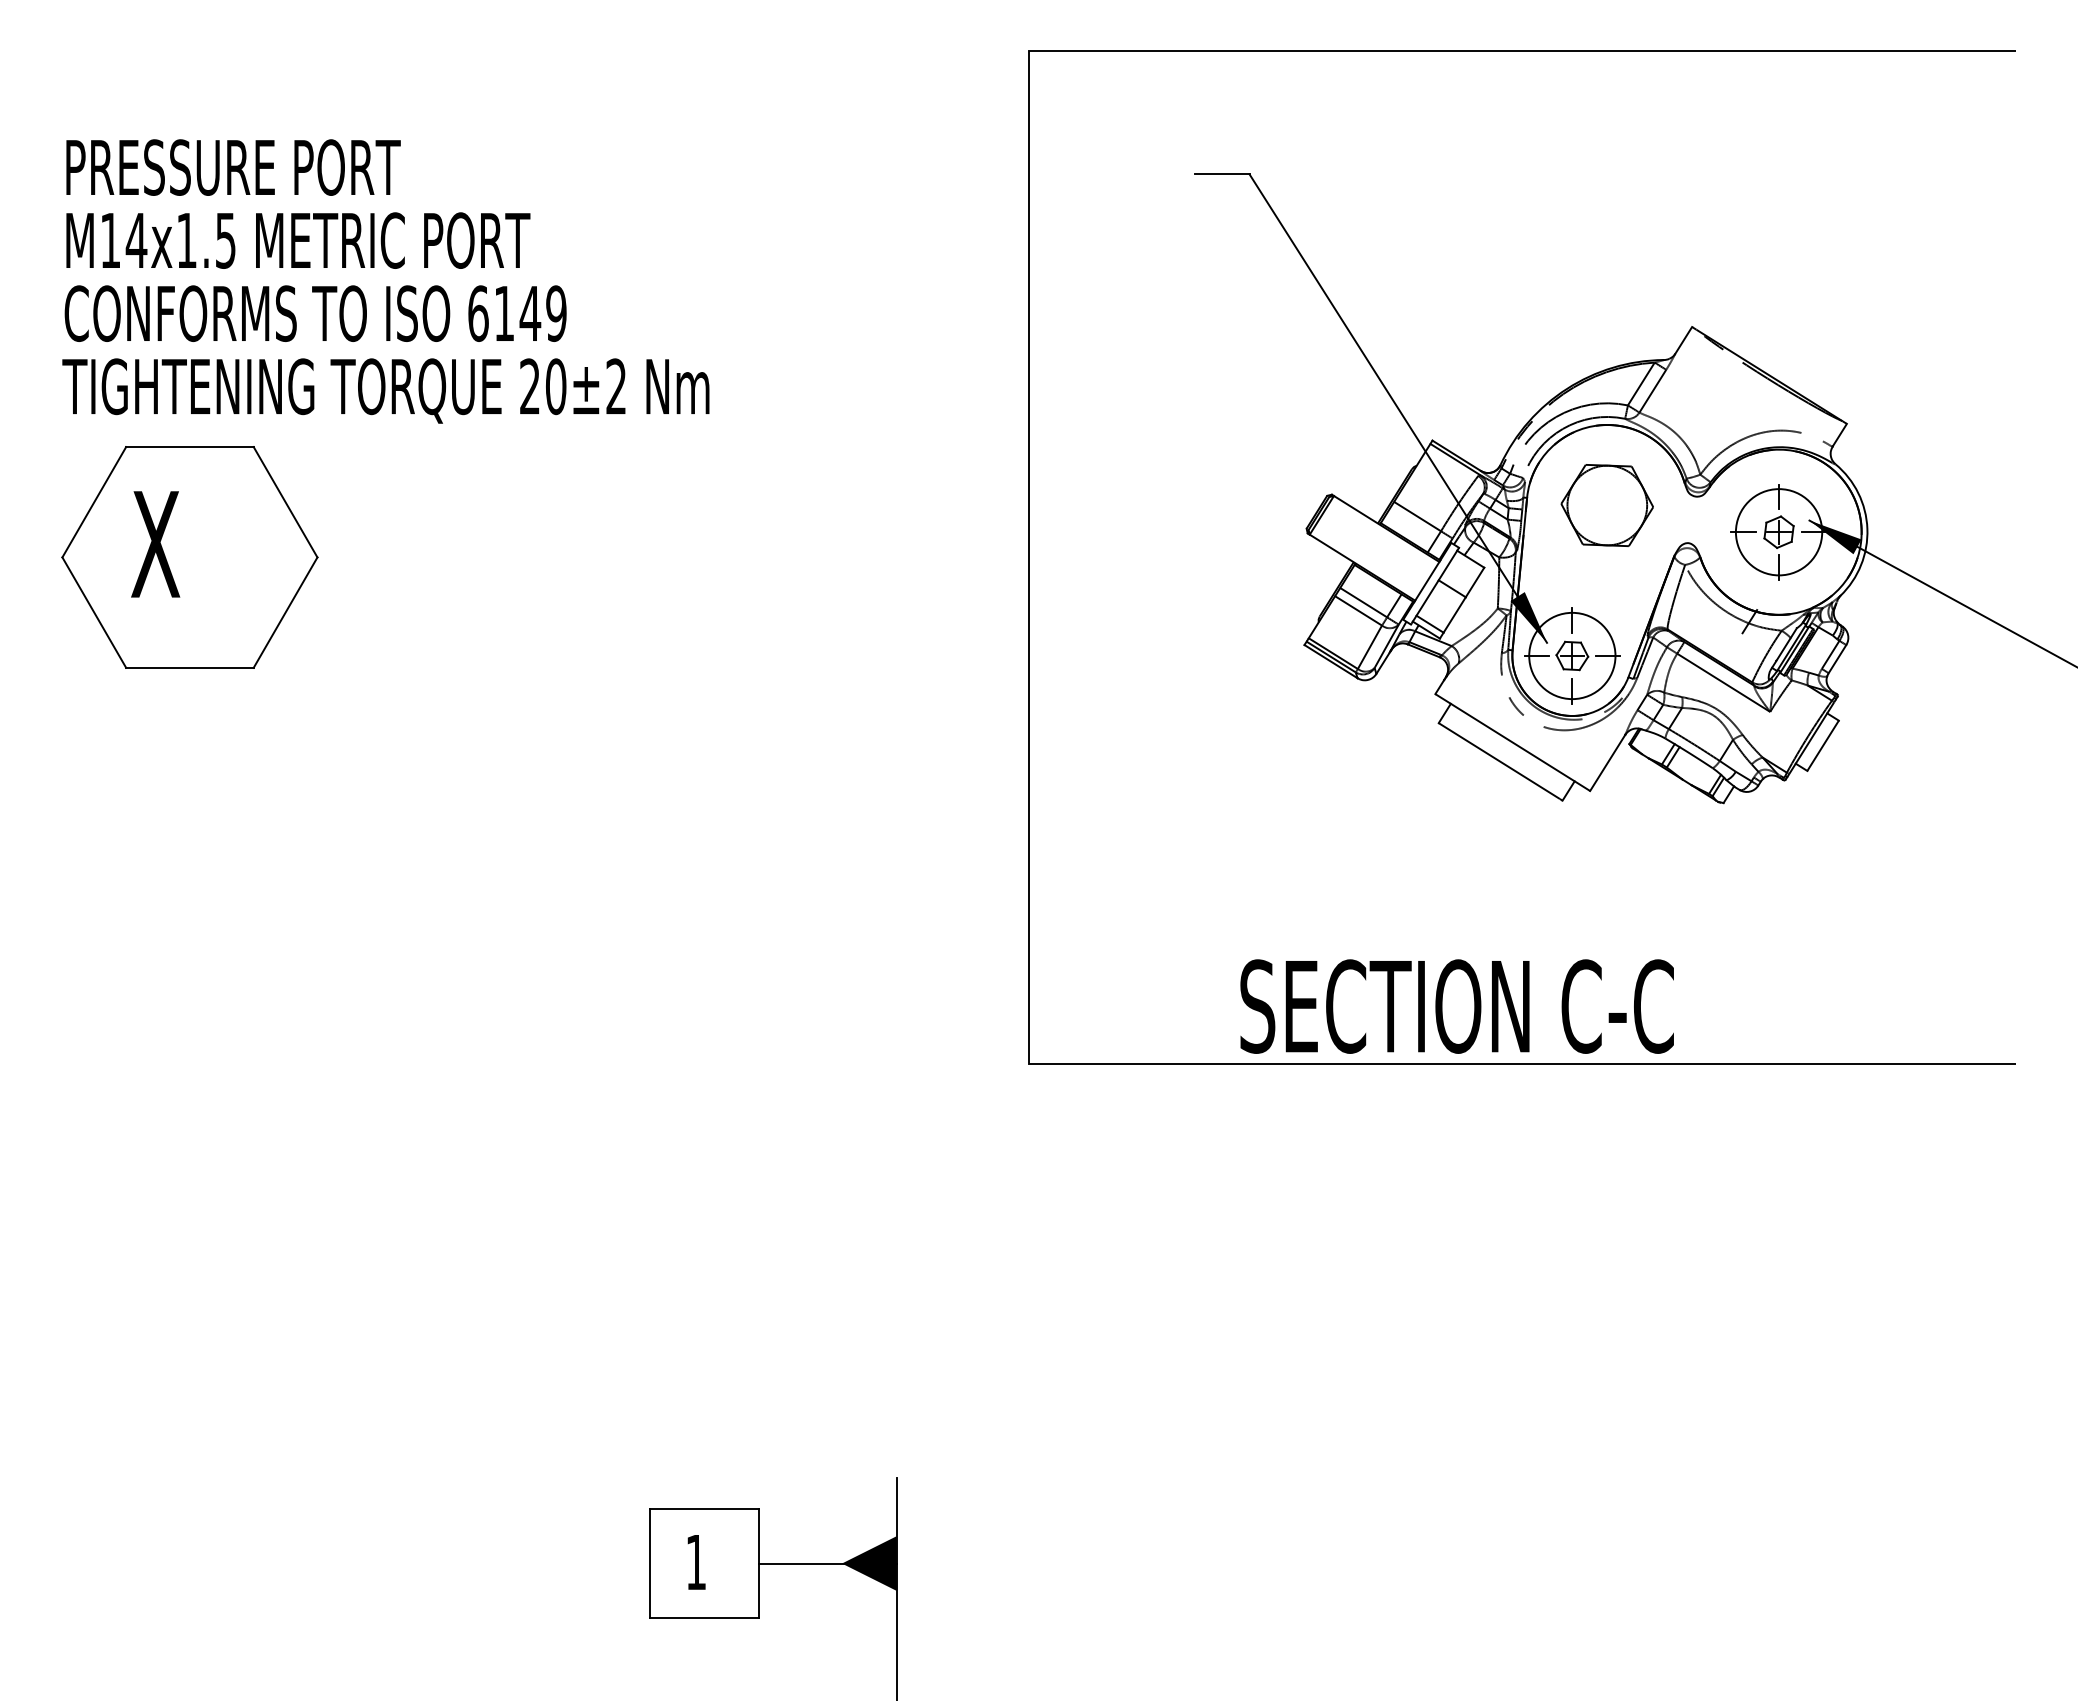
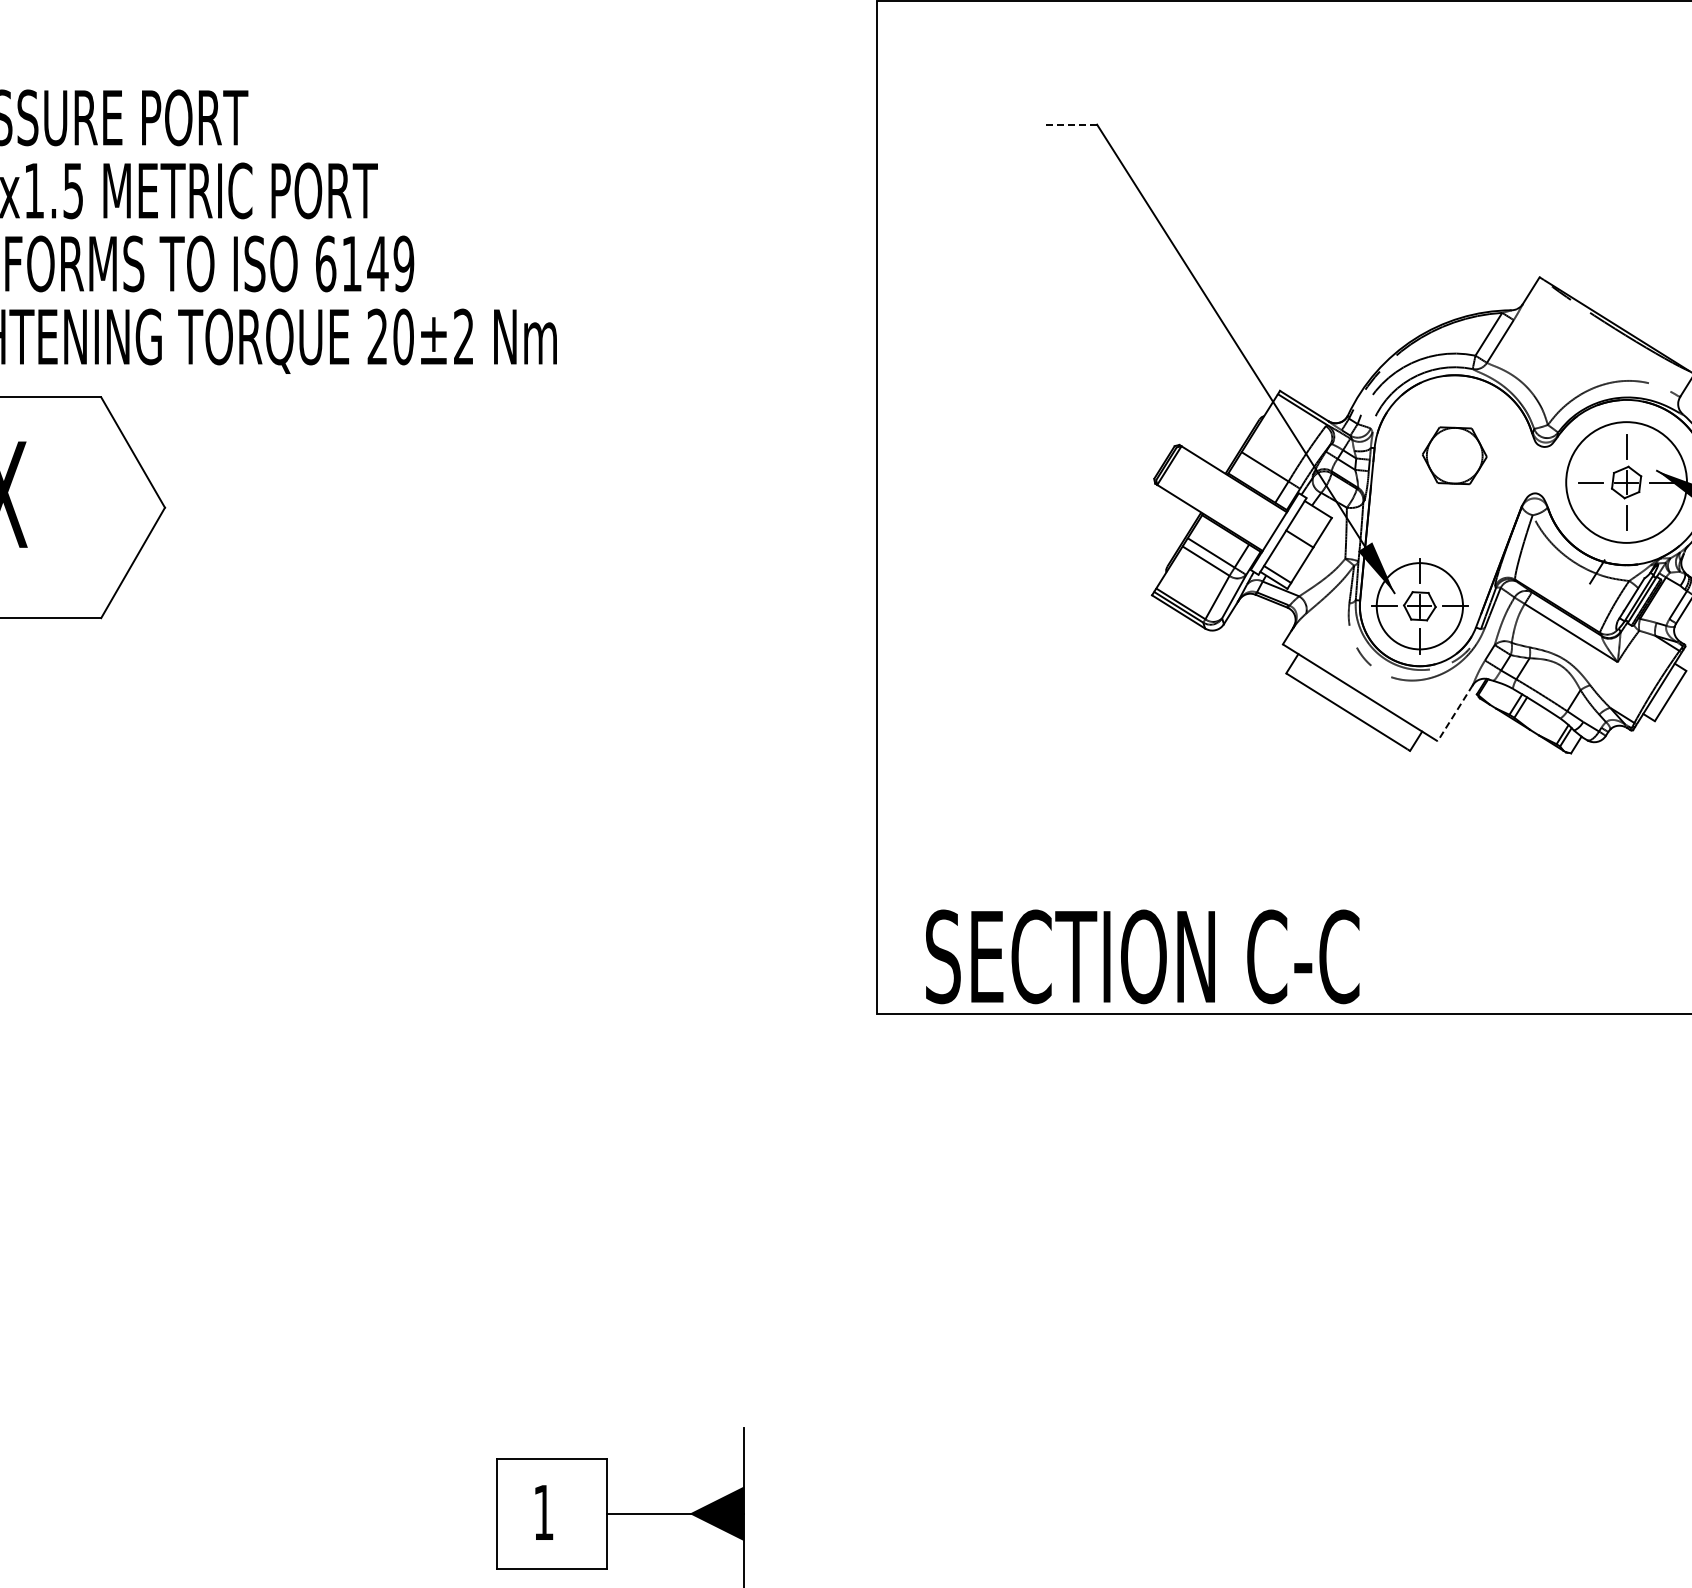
line: (1221, 174) -> (1069, 124), solid -> dashed
part: (1606, 505) -> (1454, 455), size x0.7
circle: (1778, 532) -> (1626, 482), size x1.4
line: (1607, 763) -> (1455, 713), solid -> dashed
text: (1456, 1006) -> (1142, 956), moved

